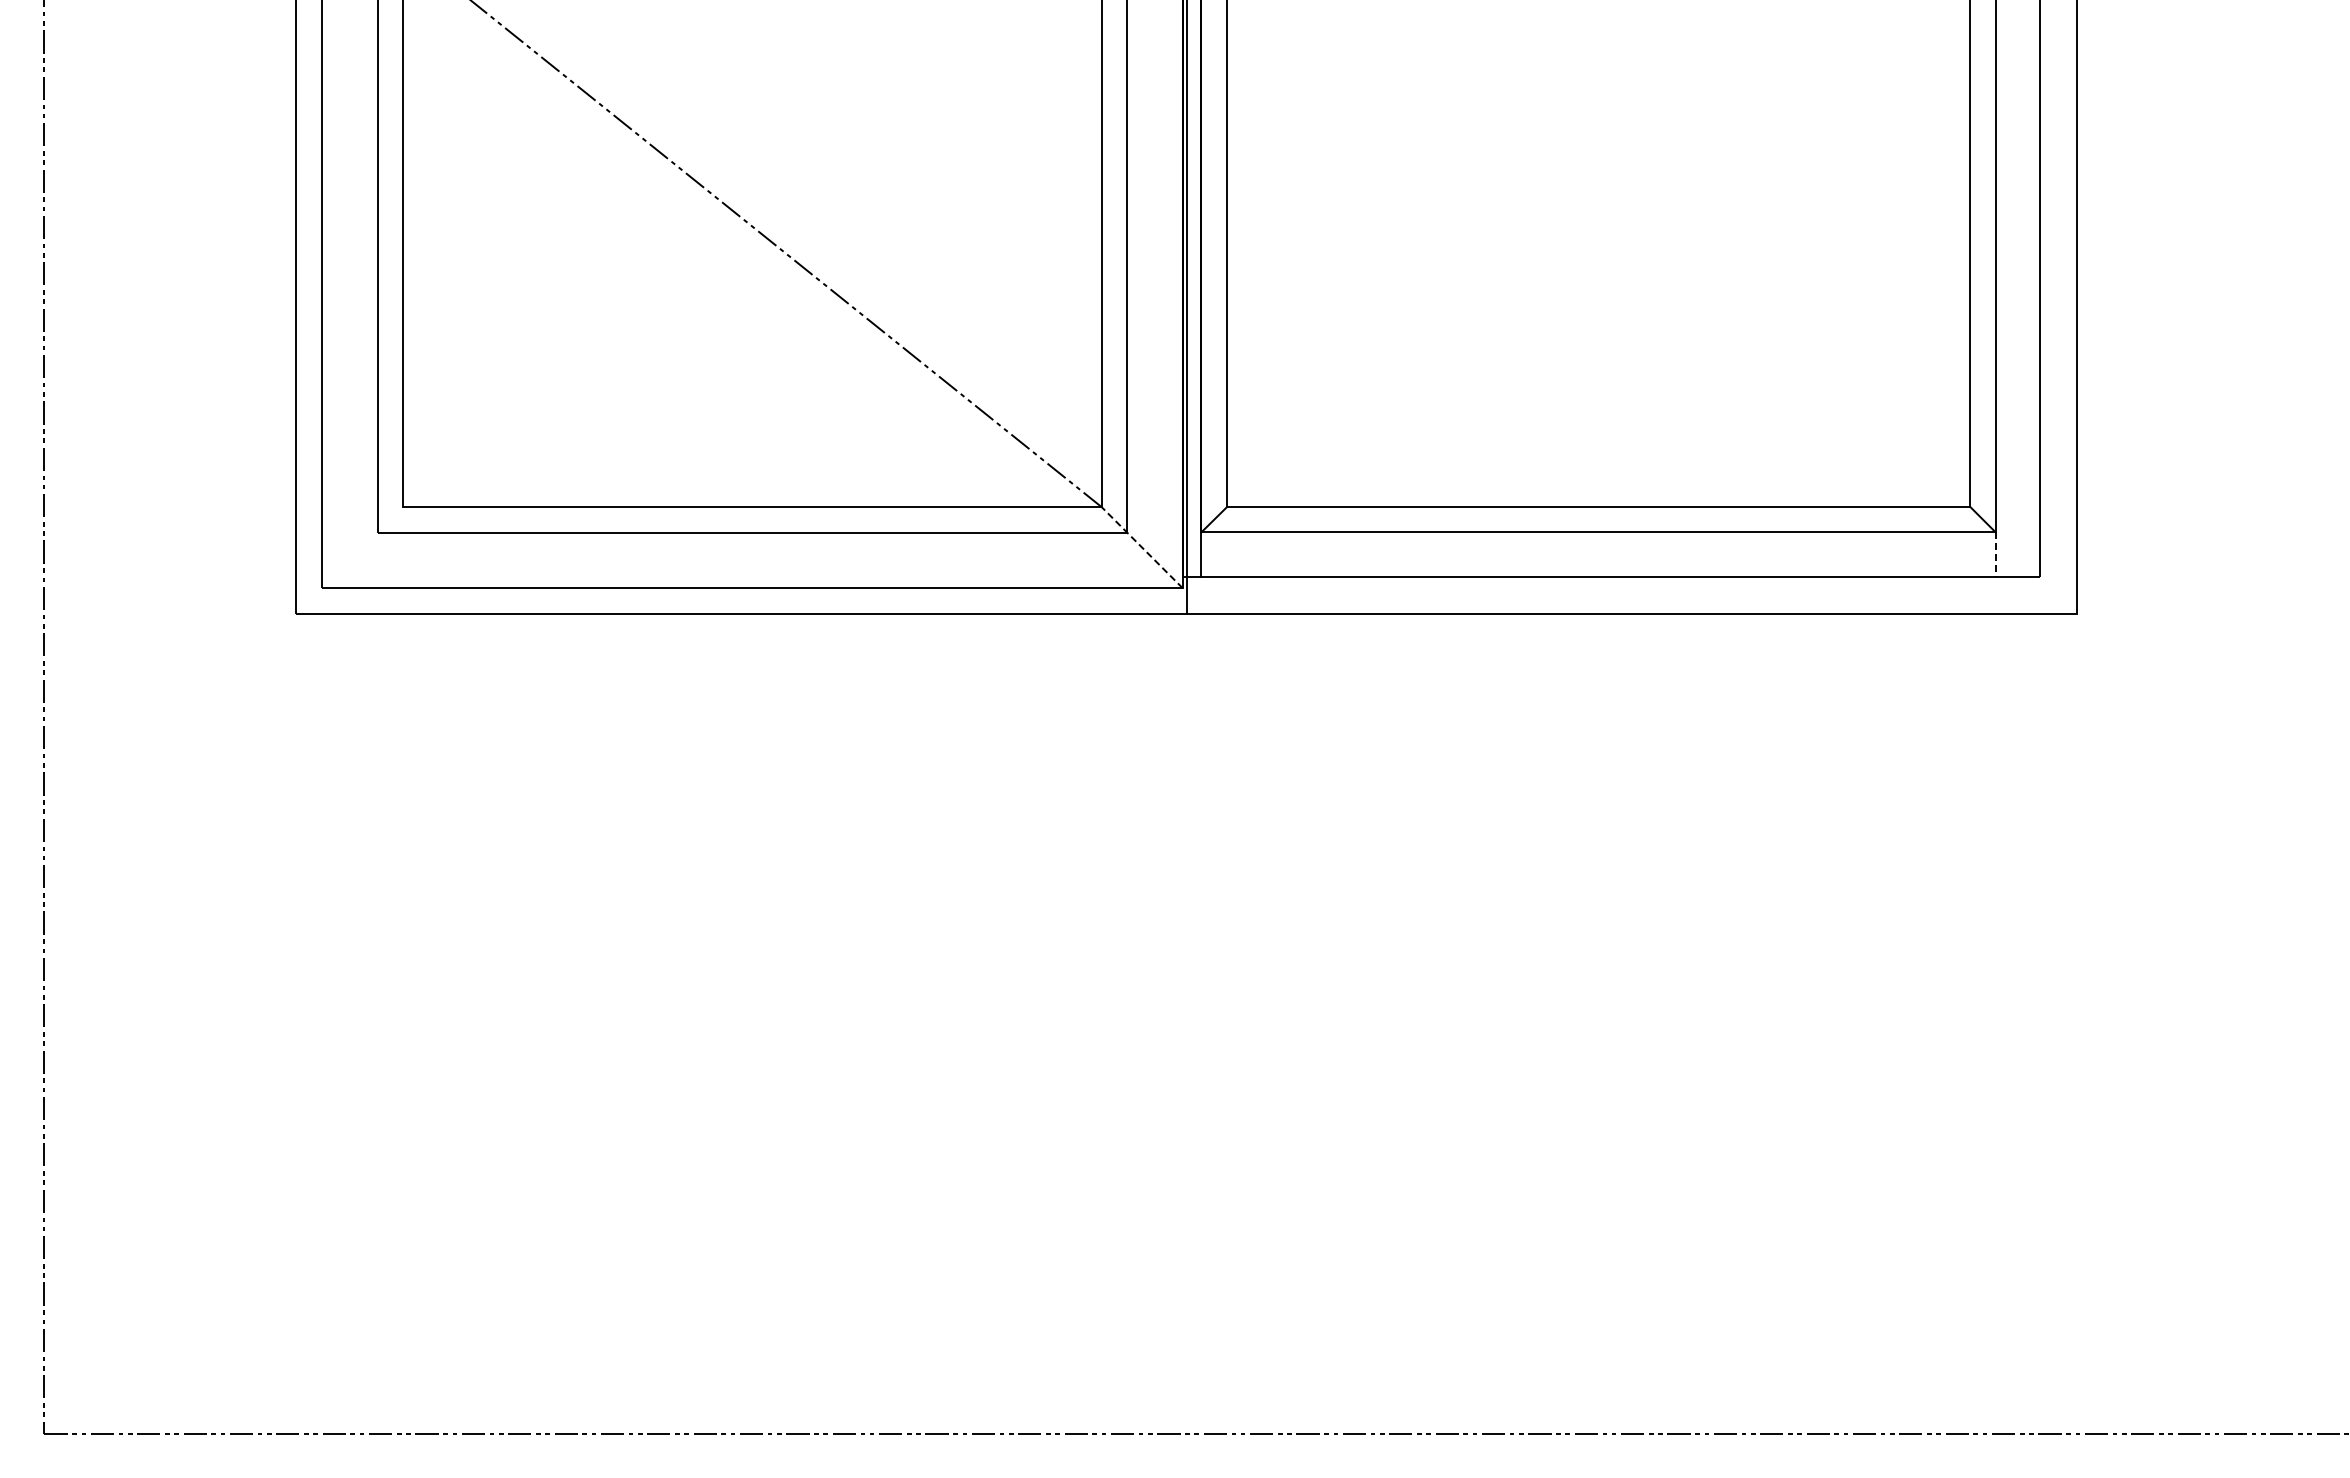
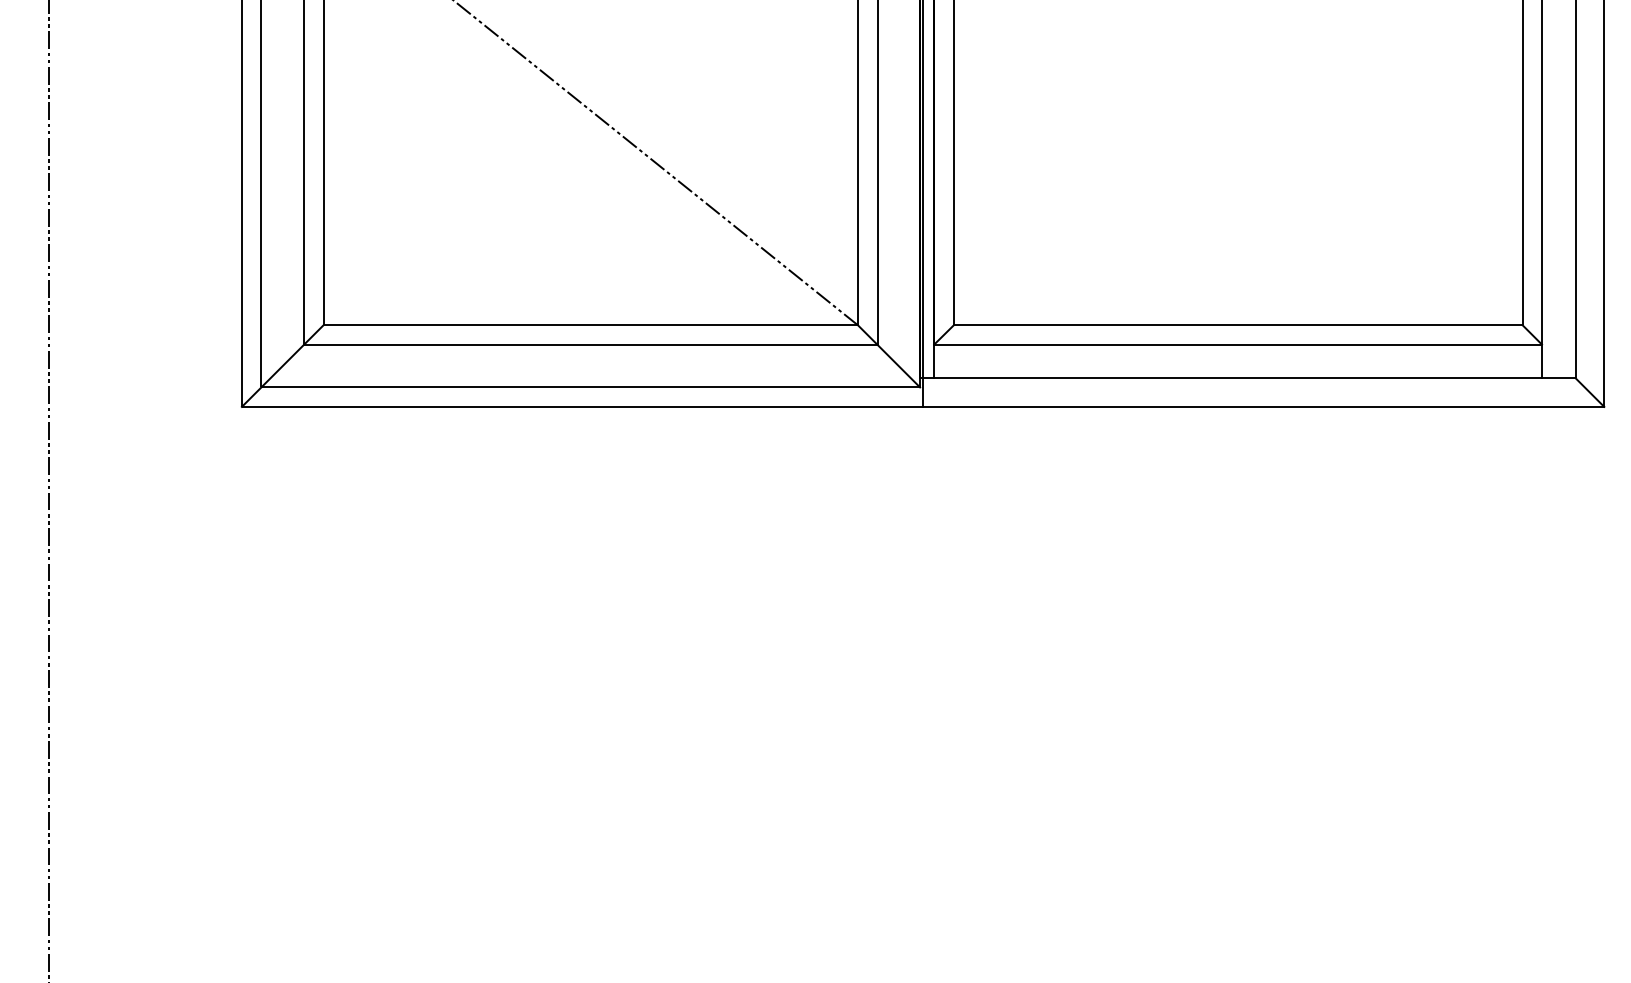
line: (1141, 547) -> (888, 356), dashed -> solid
line: (1995, 555) -> (1541, 362), dashed -> solid
line: (349, 560) -> (282, 366), added
line: (2058, 594) -> (1590, 392), added

